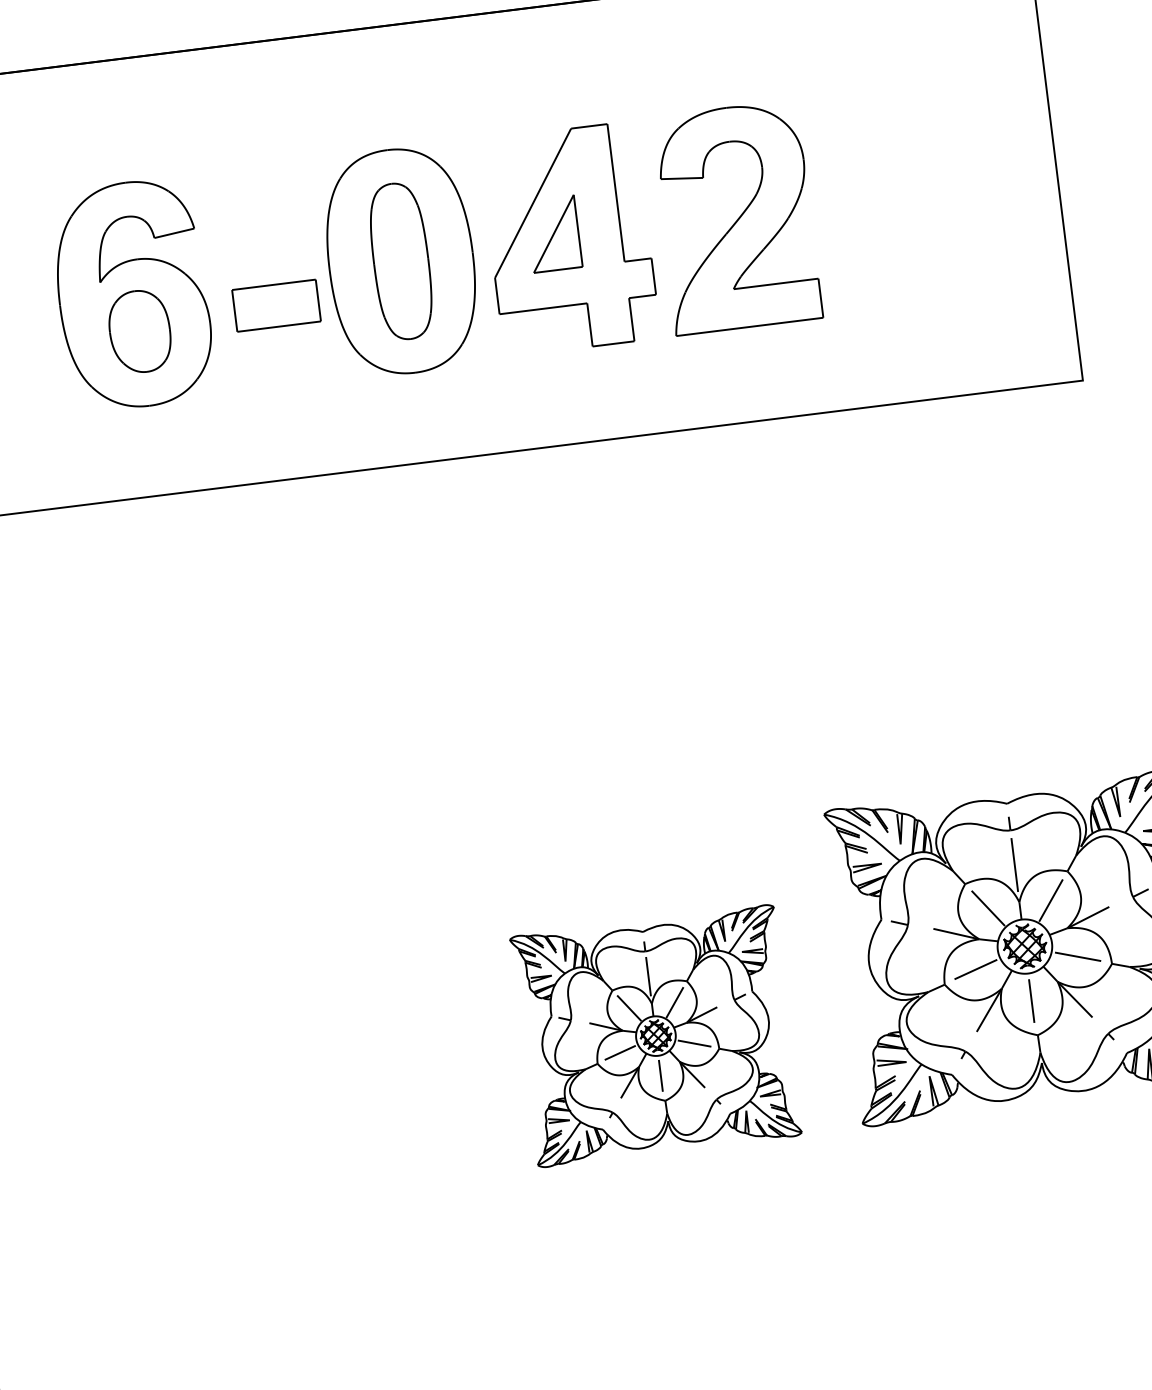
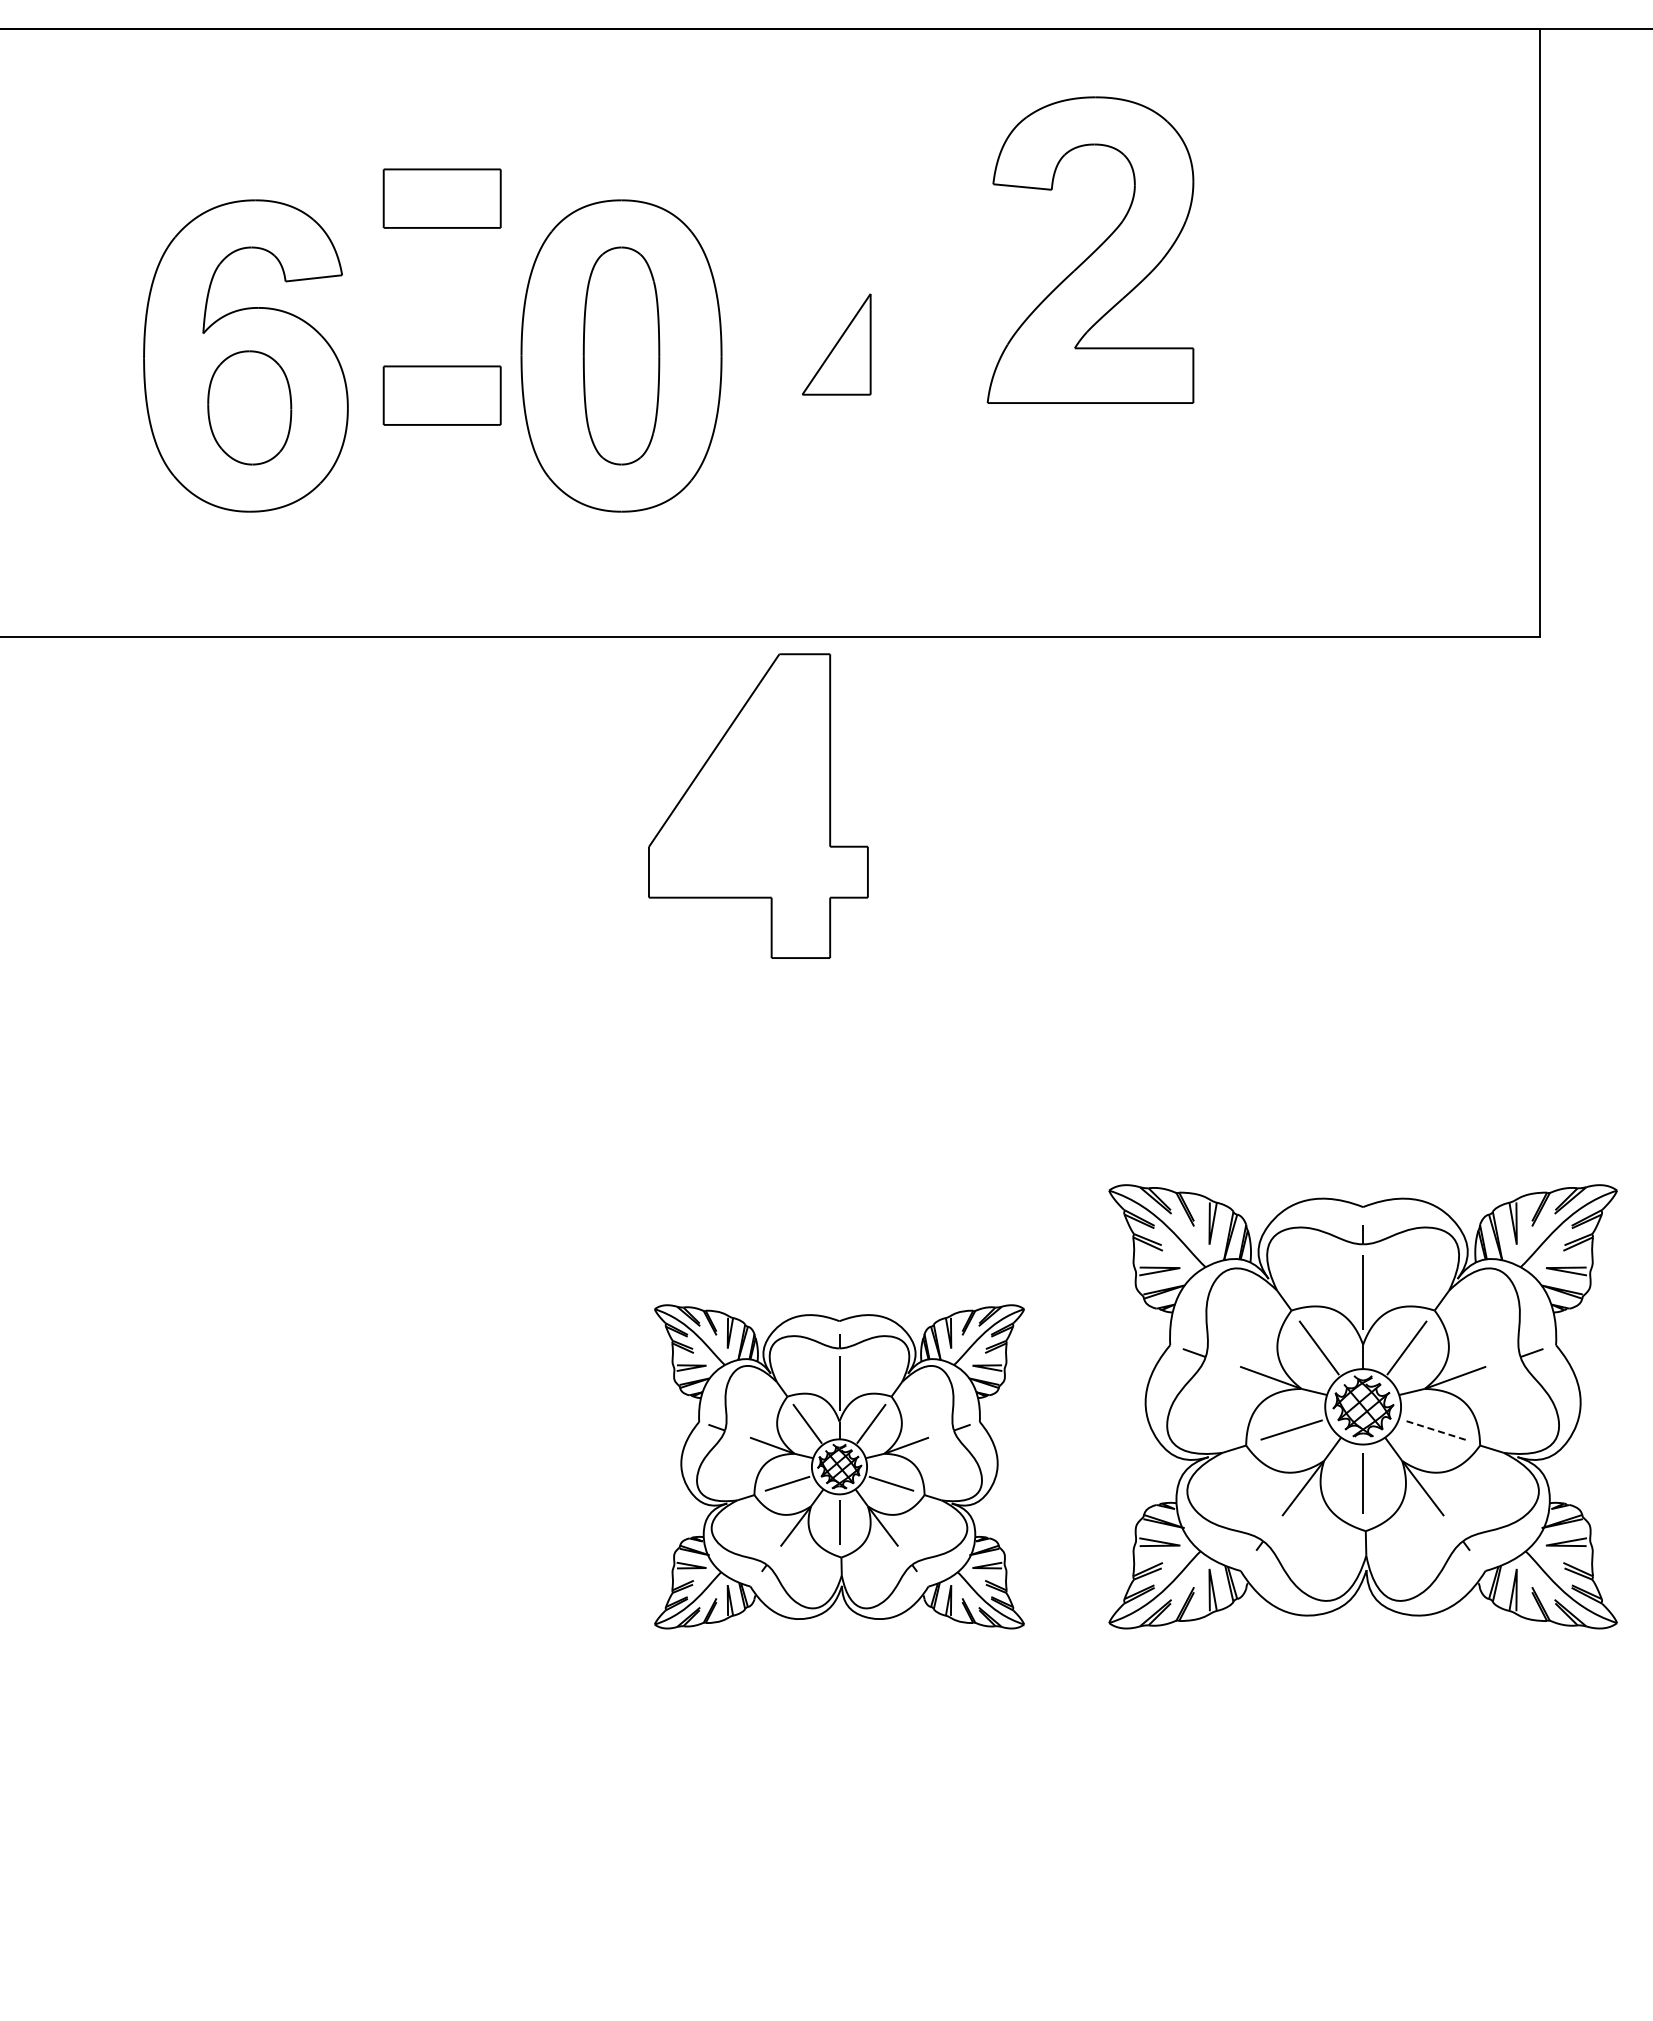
part: (258, 164) -> (441, 198), added
part: (736, 217) -> (1090, 249), moved
part: (569, 238) -> (758, 805), moved
line: (1078, 957) -> (1434, 1430), solid -> dashed

